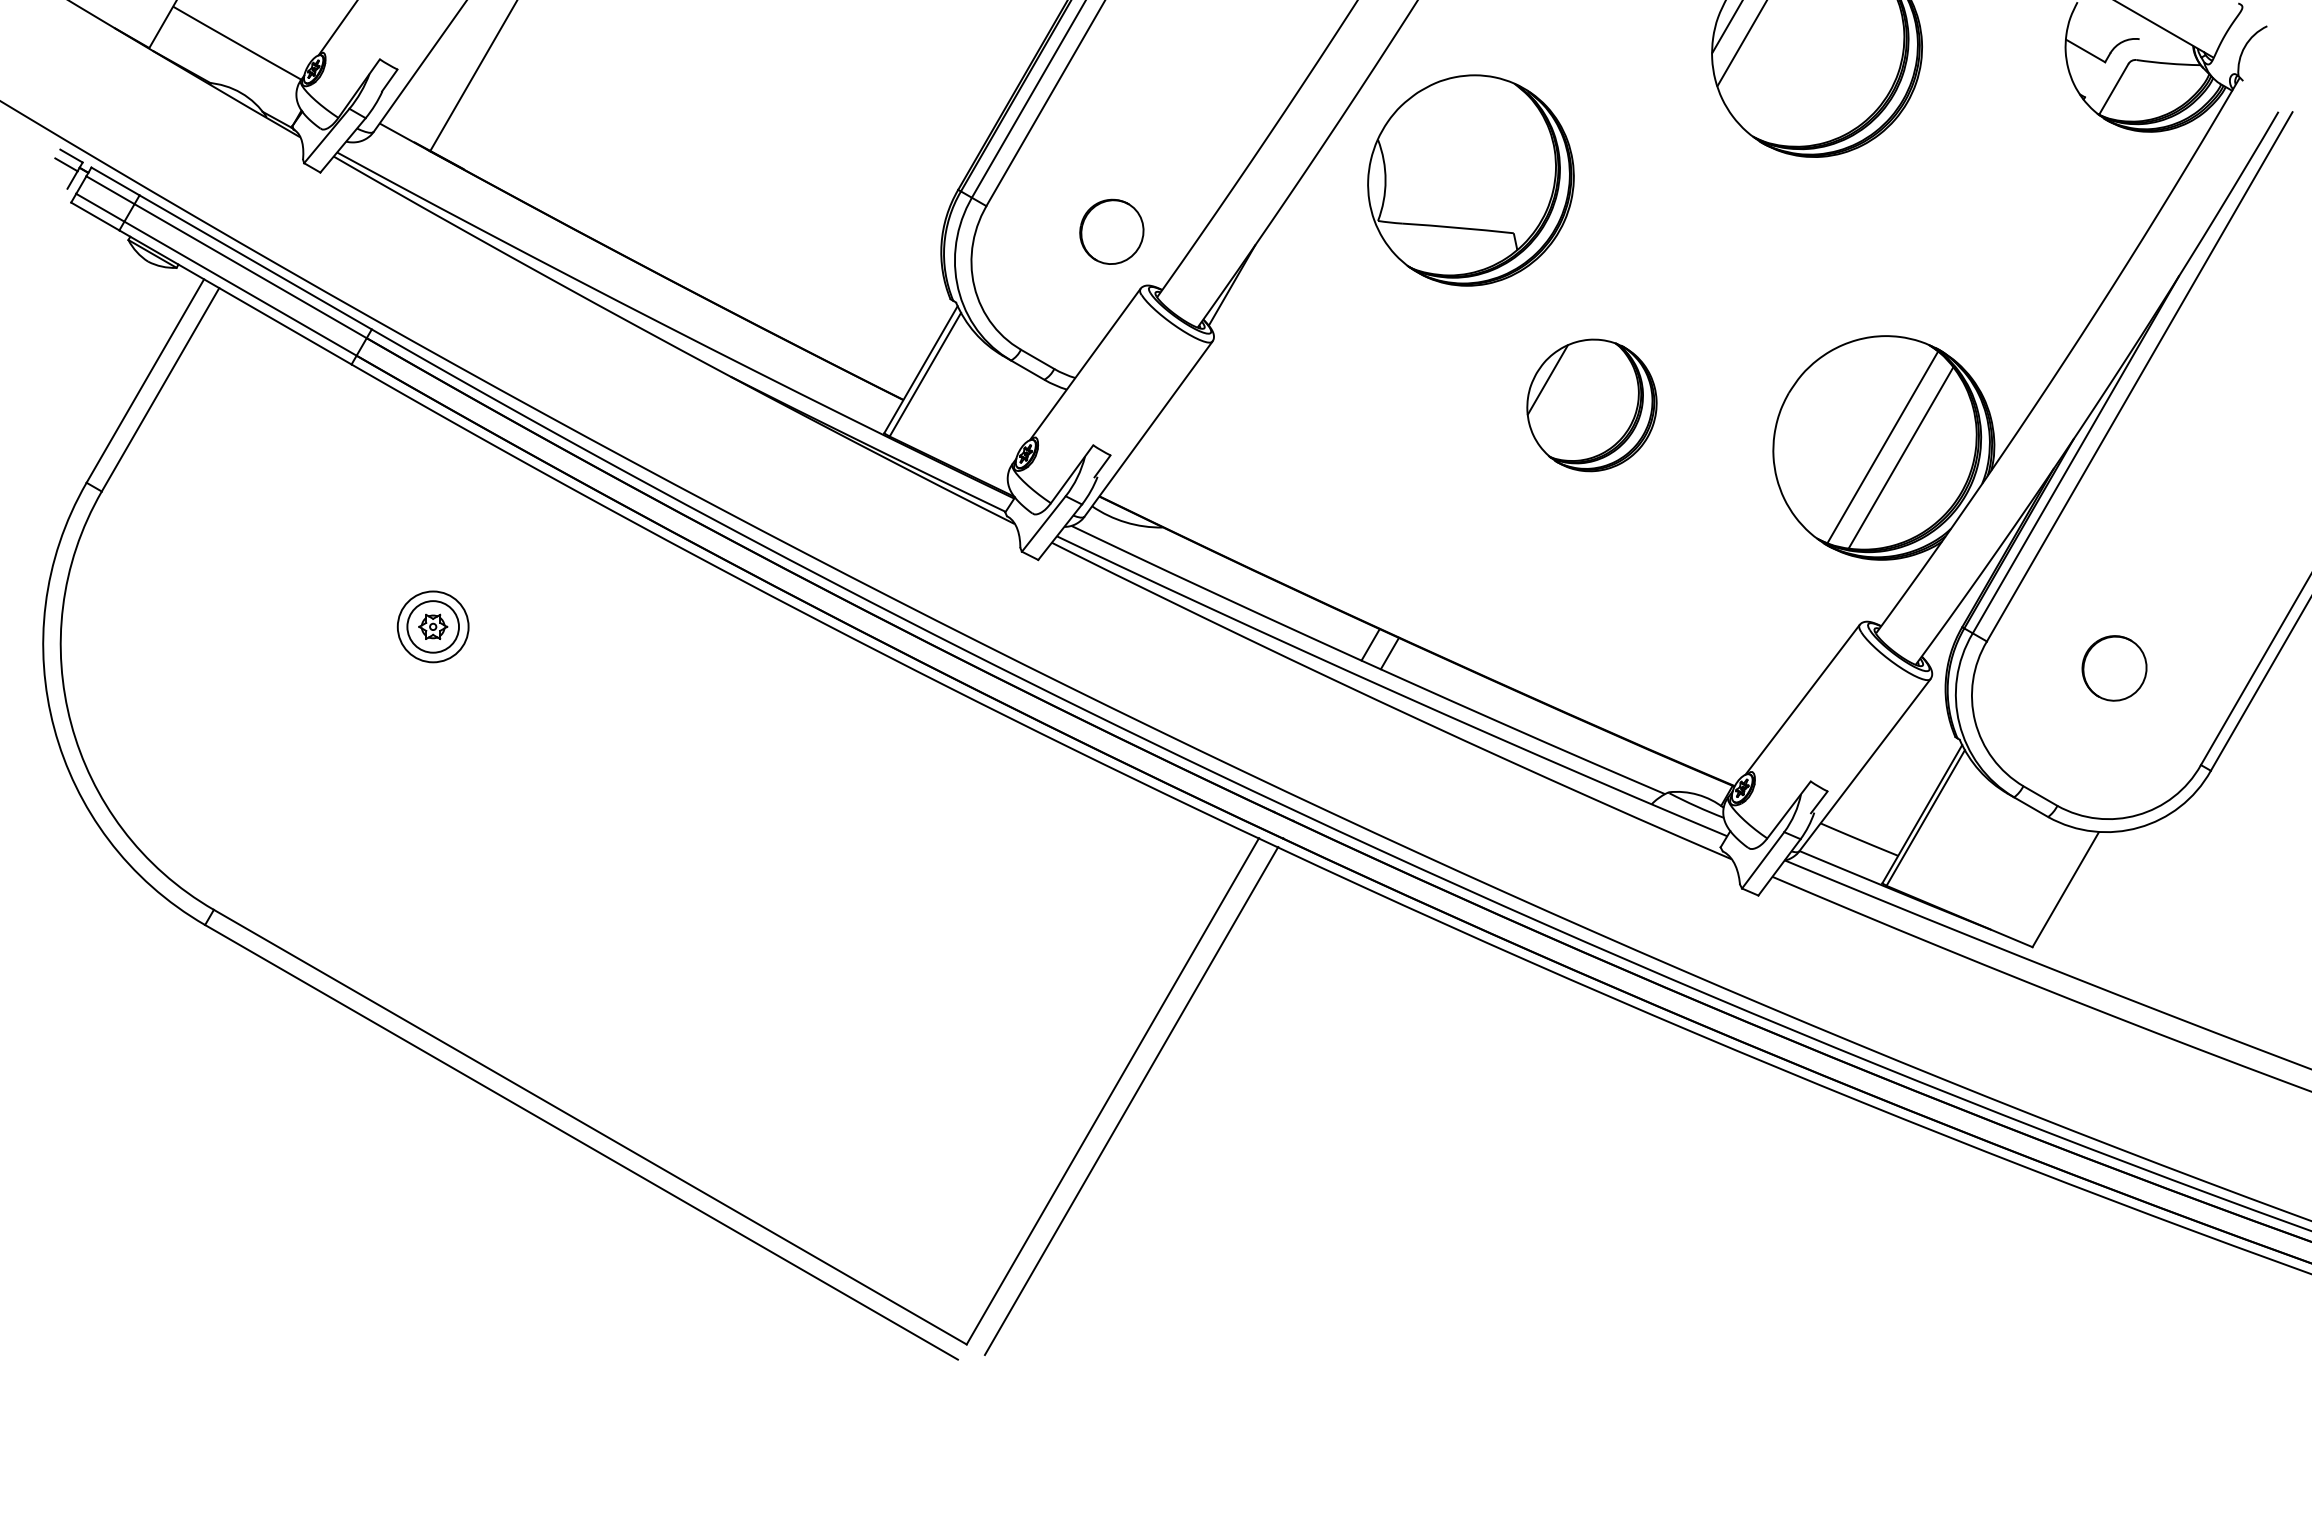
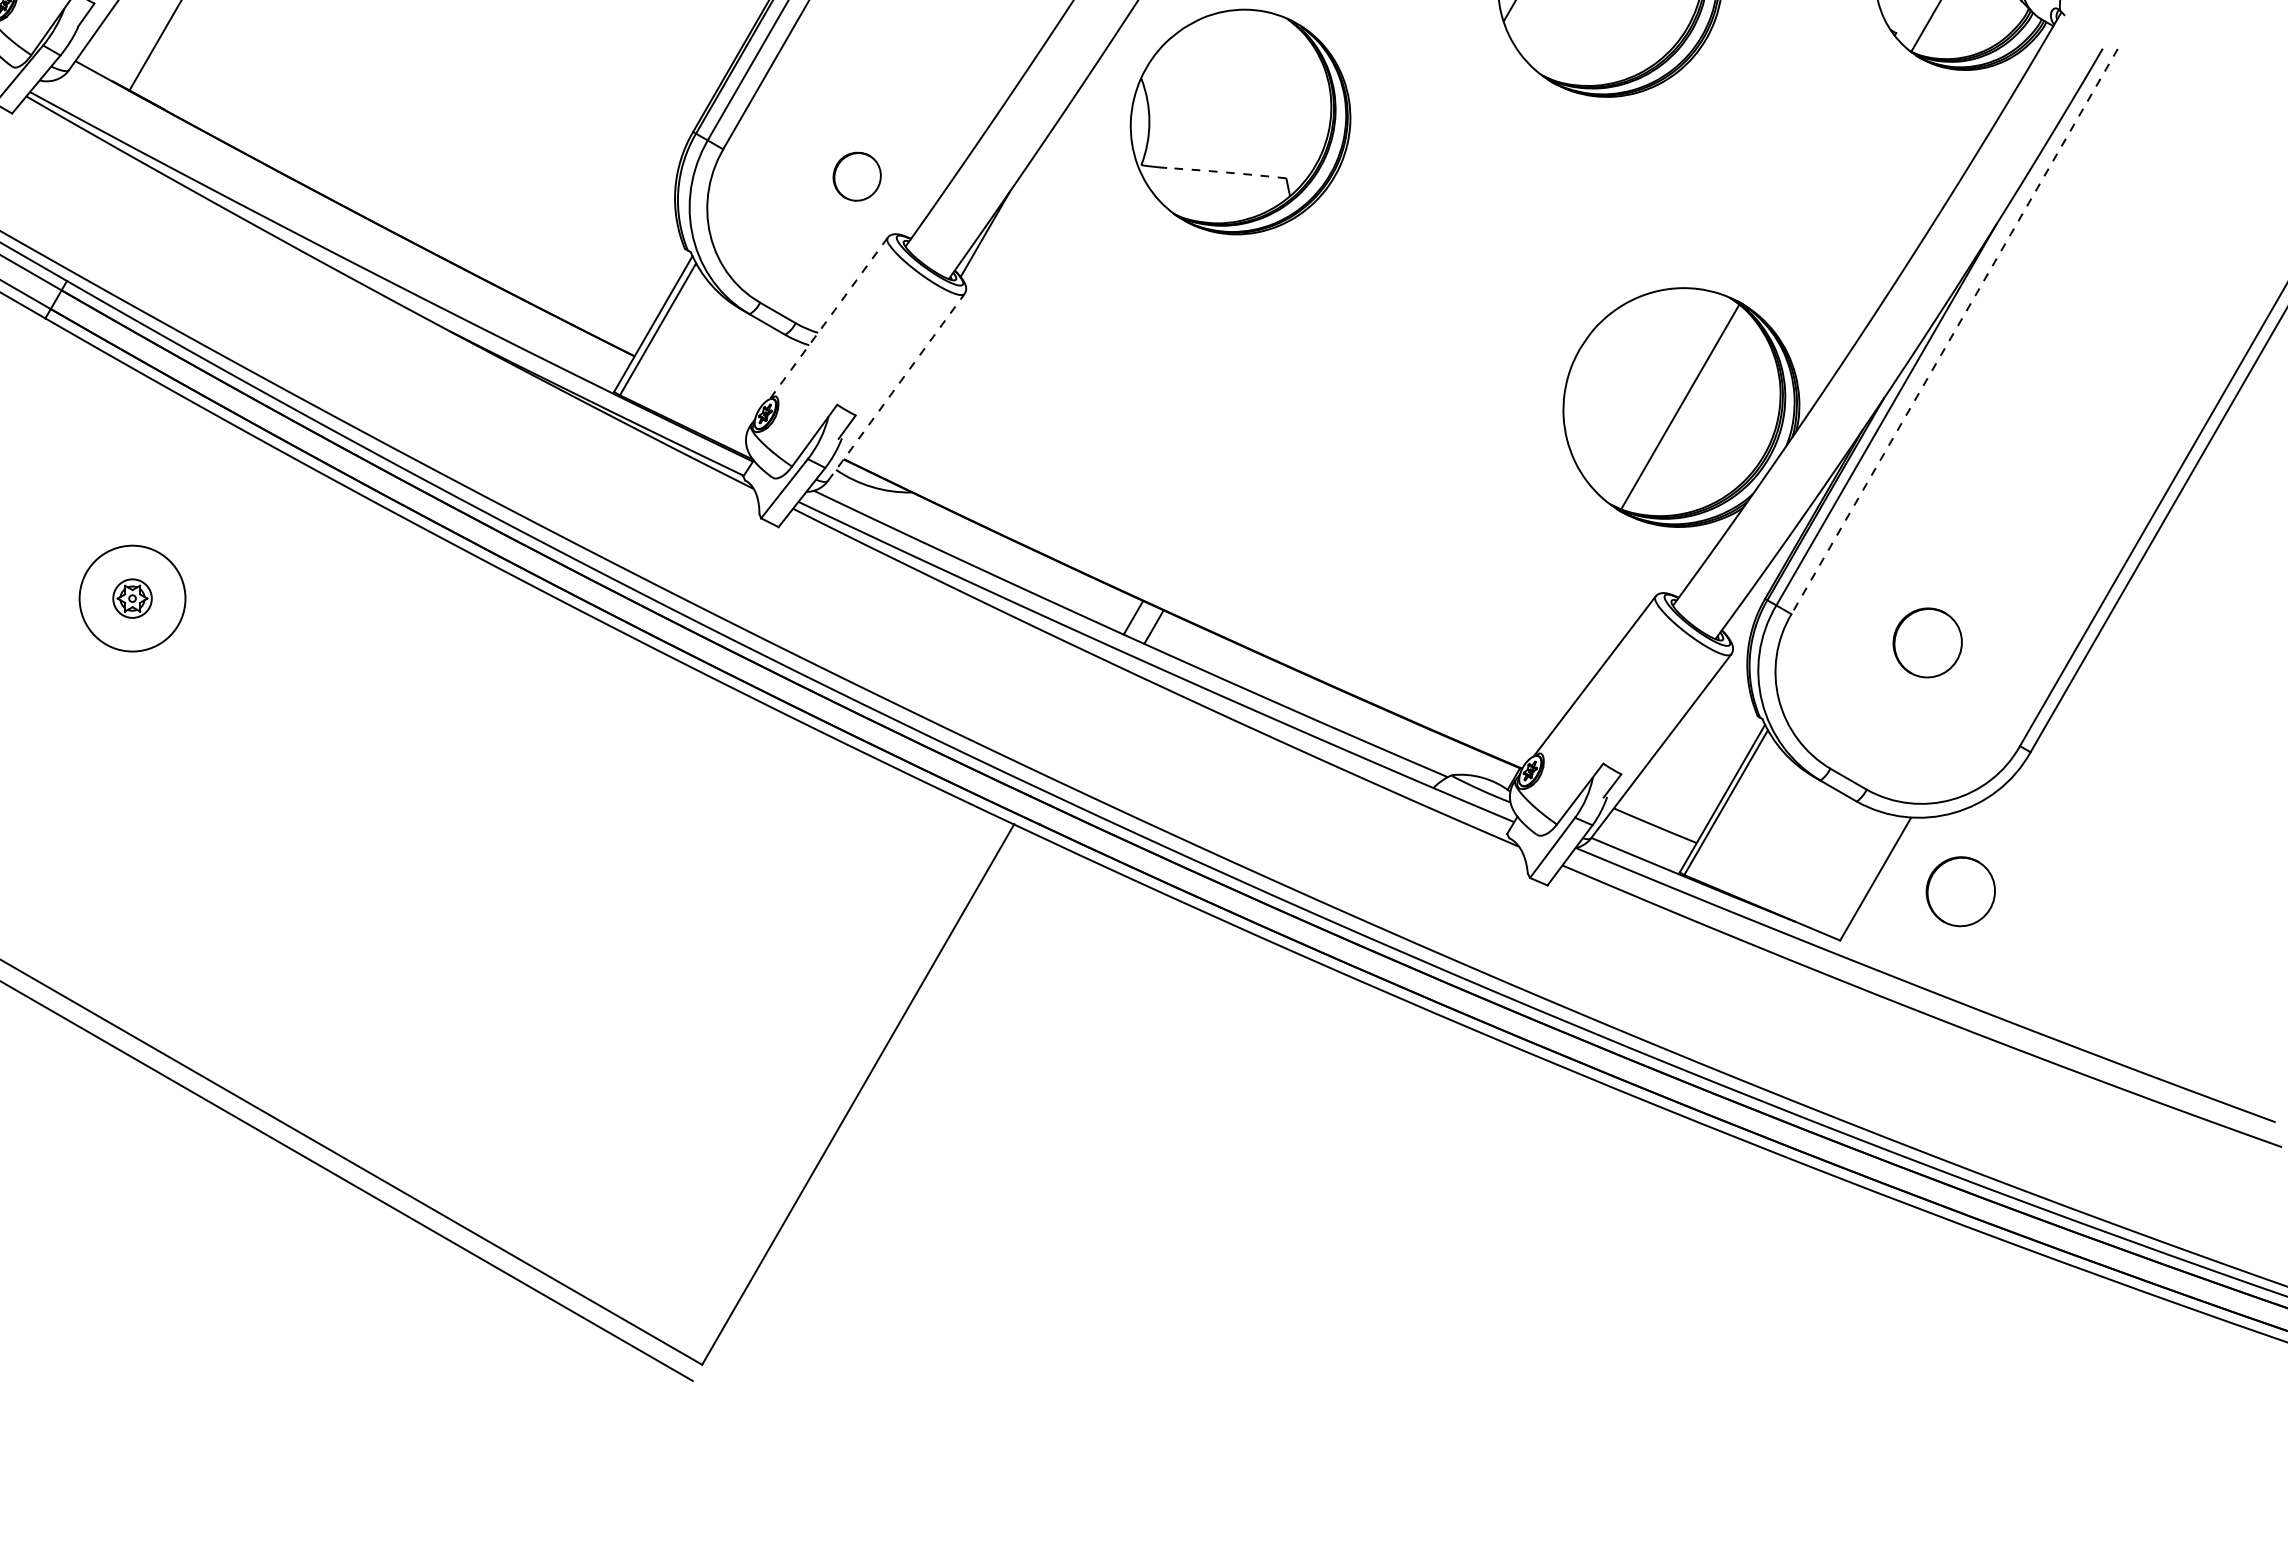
arc: (1458, 227) -> (1227, 172), solid -> dashed
part: (1111, 231) -> (856, 176), size x0.7
line: (1085, 364) -> (829, 318), solid -> dashed
line: (2139, 376) -> (1954, 331), solid -> dashed
part: (1591, 405) -> (1369, 362), removed
line: (1148, 428) -> (896, 386), solid -> dashed
line: (1900, 457) -> (1699, 417), removed
circle: (432, 626) -> (131, 598), size x1.4
circle: (433, 626) -> (132, 598), size x0.7
part: (2145, 901) -> (1960, 891), added
line: (1131, 1101) -> (878, 1105), removed

